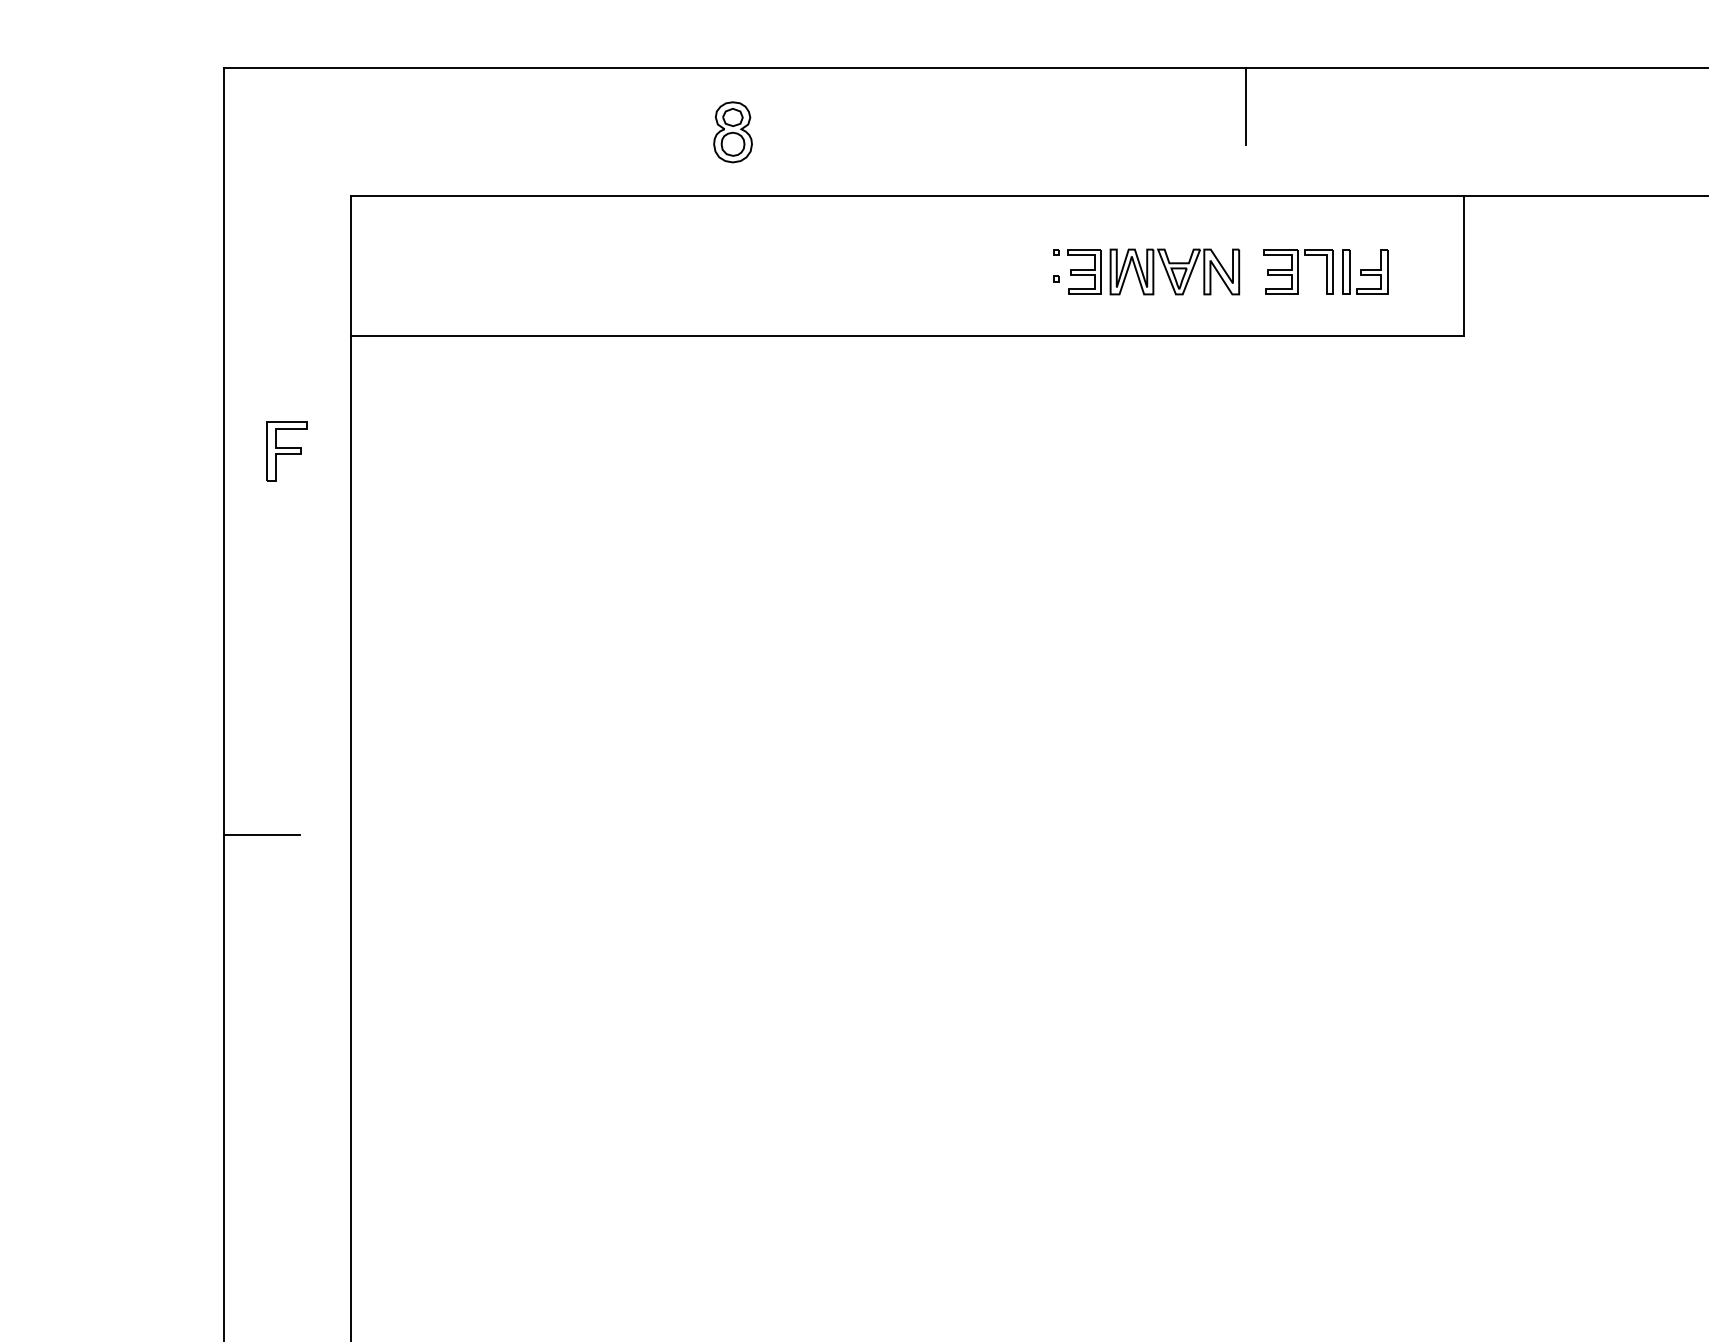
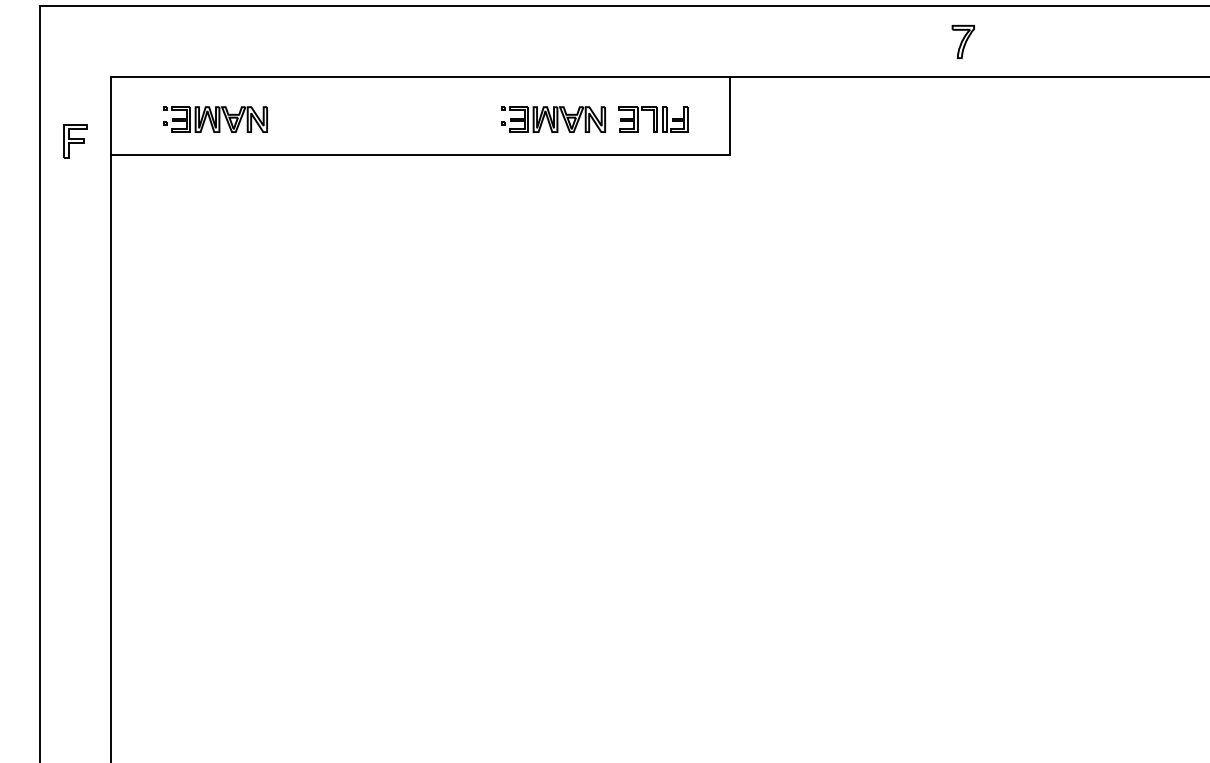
line: (1247, 106) -> (609, 27), removed
part: (732, 131) -> (323, 41), removed
part: (538, 271) -> (215, 119), added
part: (286, 451) -> (75, 141), moved
line: (261, 834) -> (61, 432), removed

